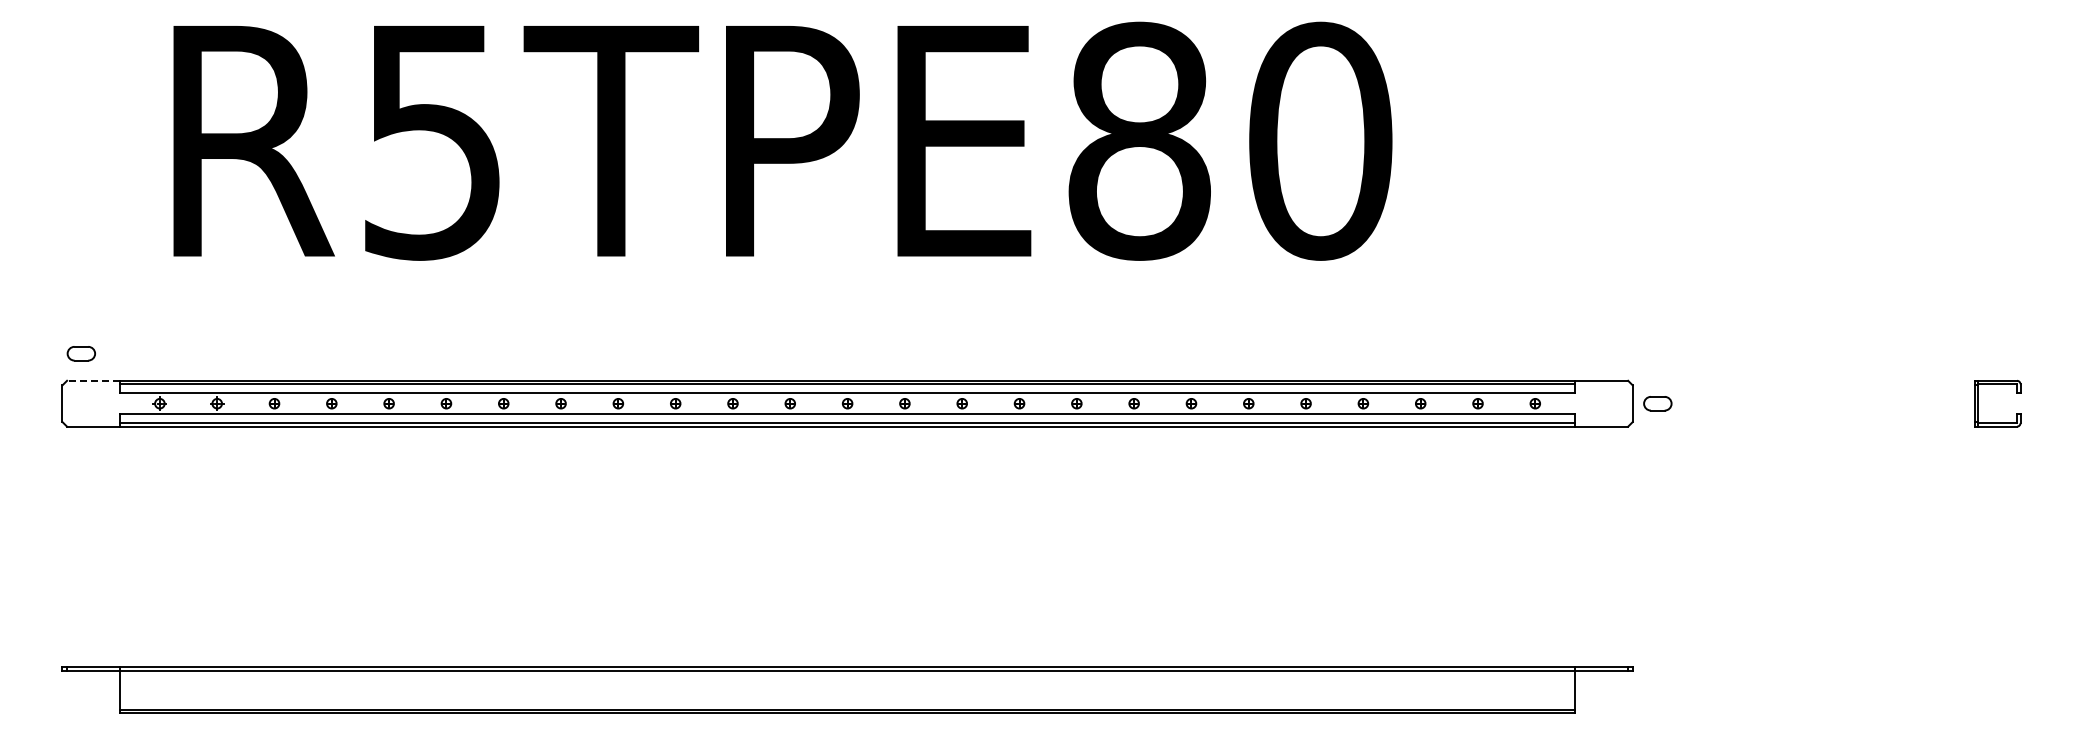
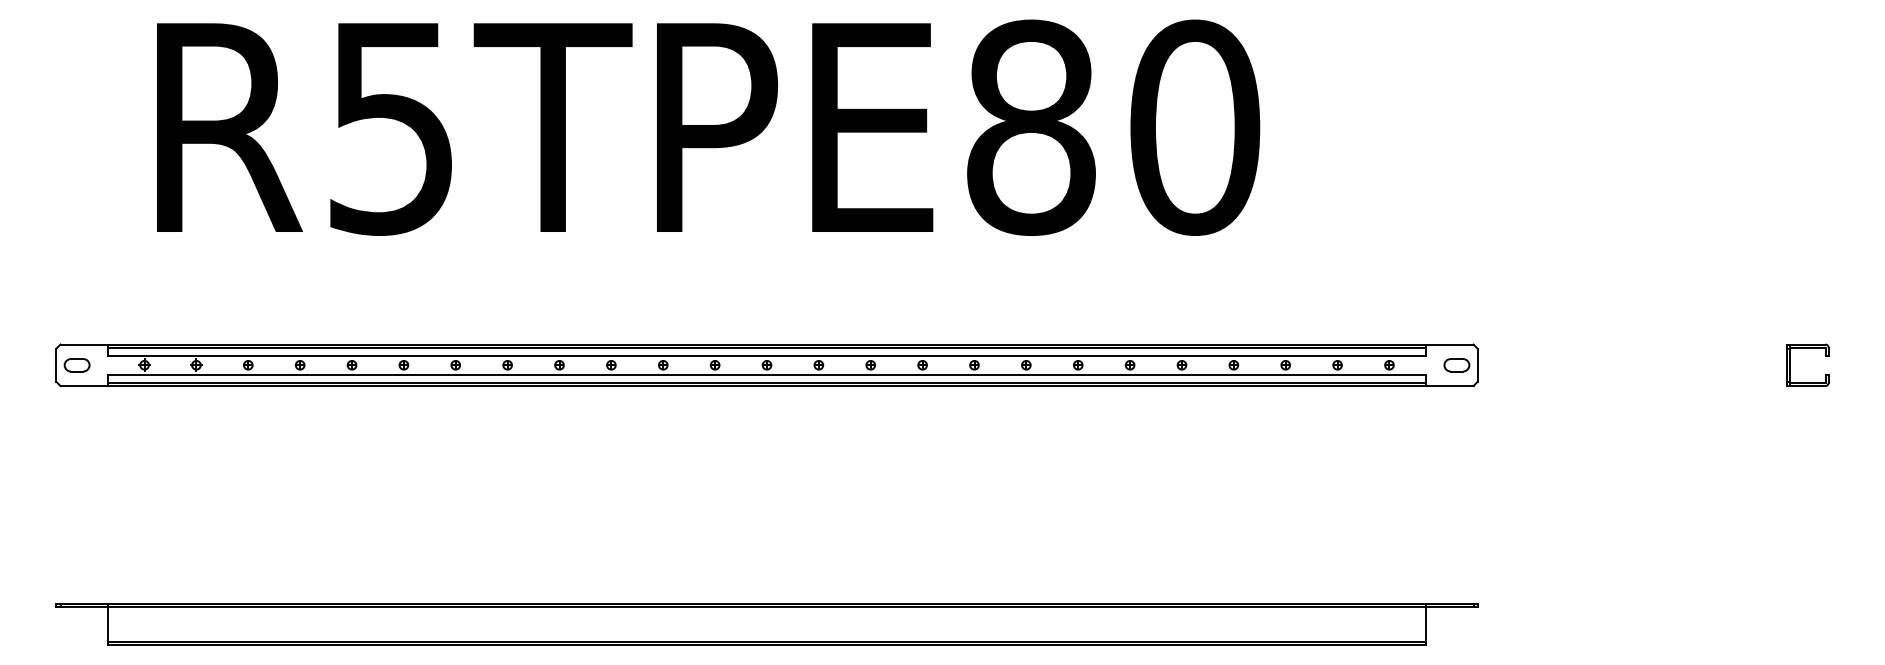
part: (80, 353) -> (76, 365), moved
line: (92, 380) -> (83, 344), dashed -> solid
part: (1657, 403) -> (1456, 365), moved

